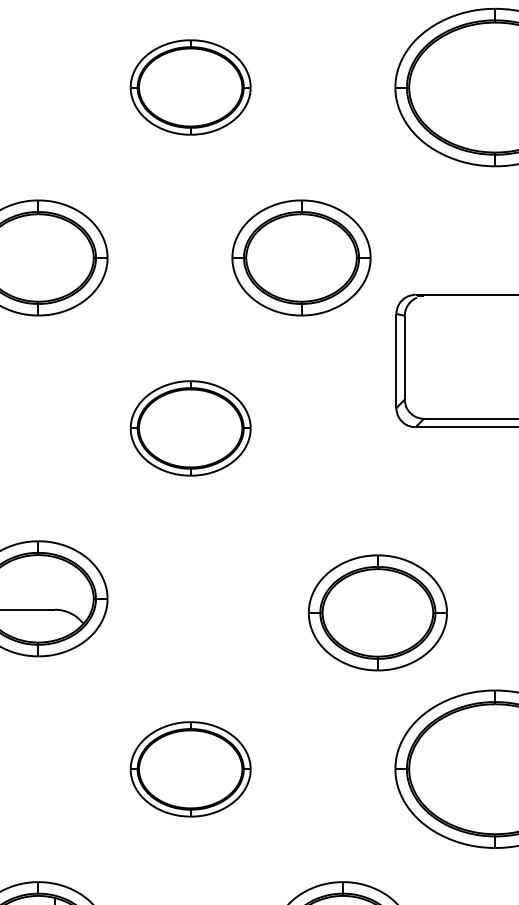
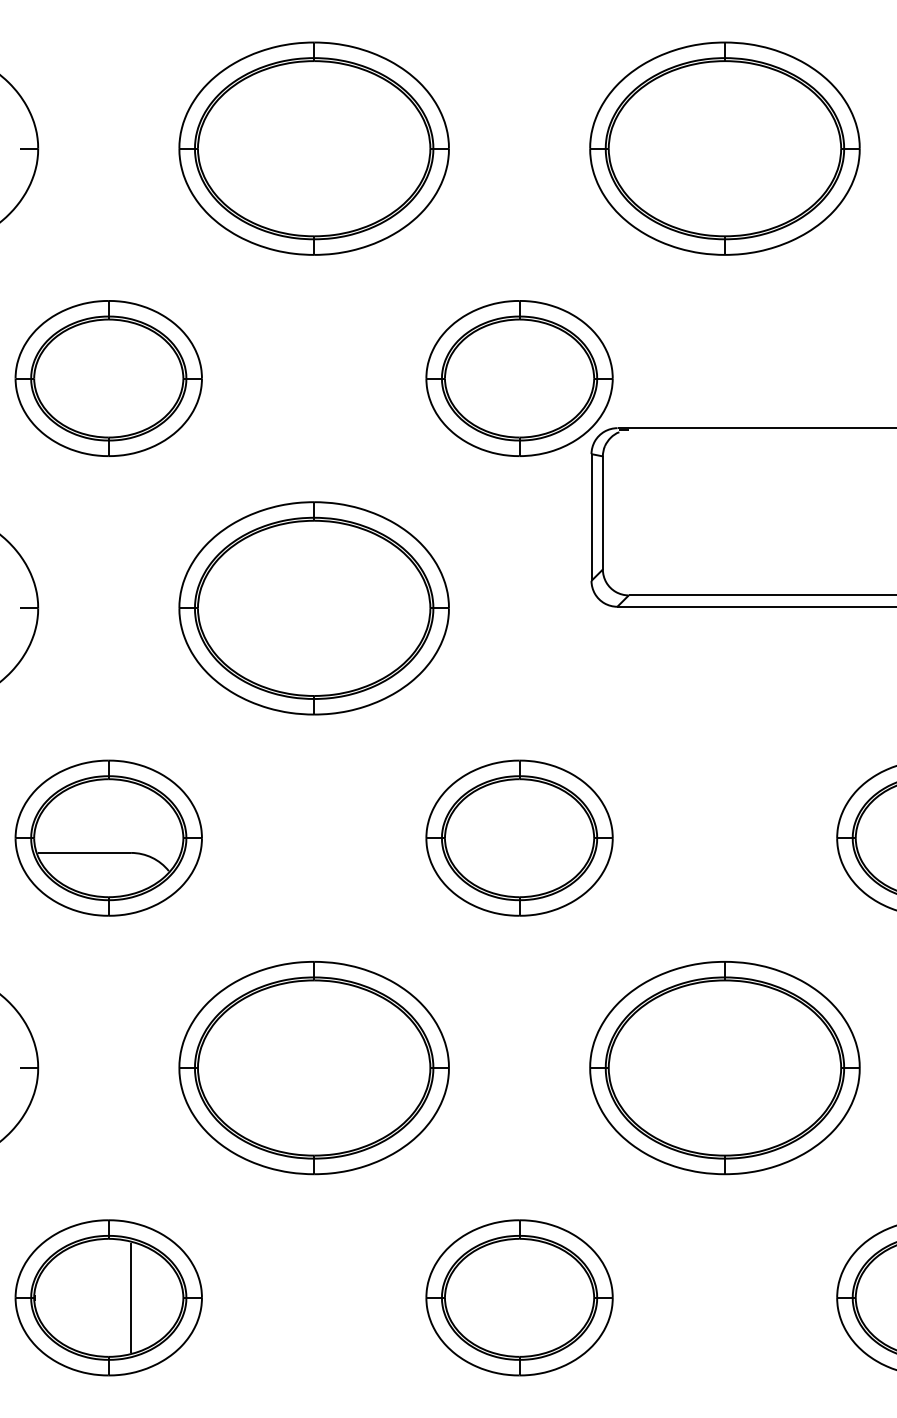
part: (190, 87) -> (313, 148), size x1.67
part: (301, 257) -> (519, 378), moved
part: (190, 428) -> (313, 608), size x1.67
part: (377, 612) -> (519, 837), moved
part: (190, 769) -> (313, 1068), size x1.67

